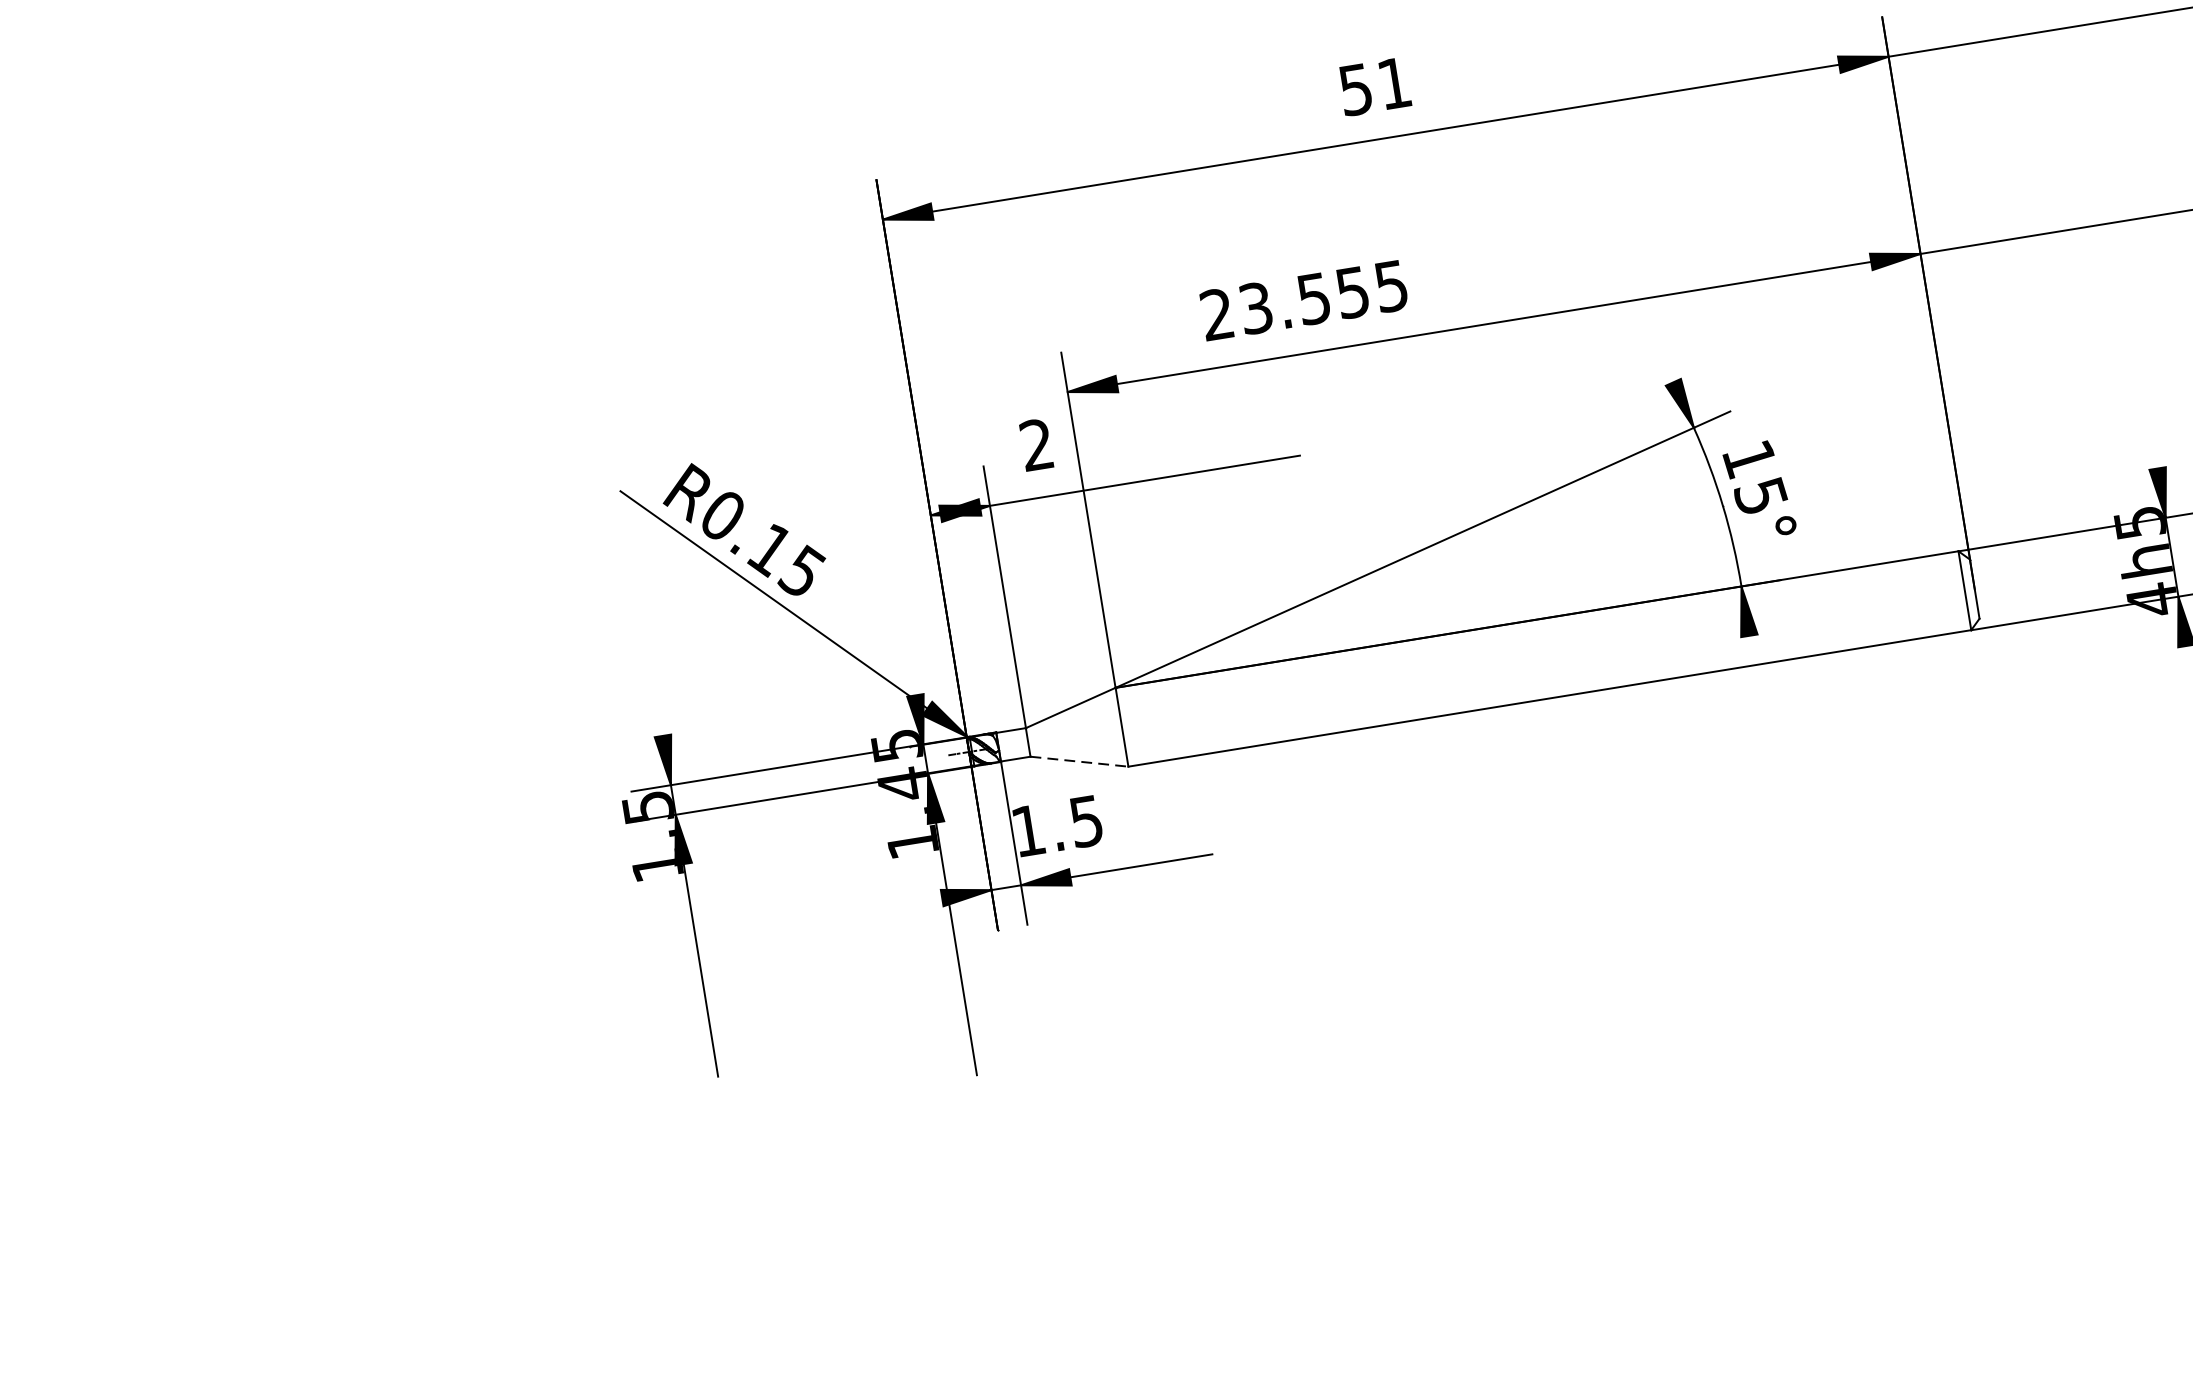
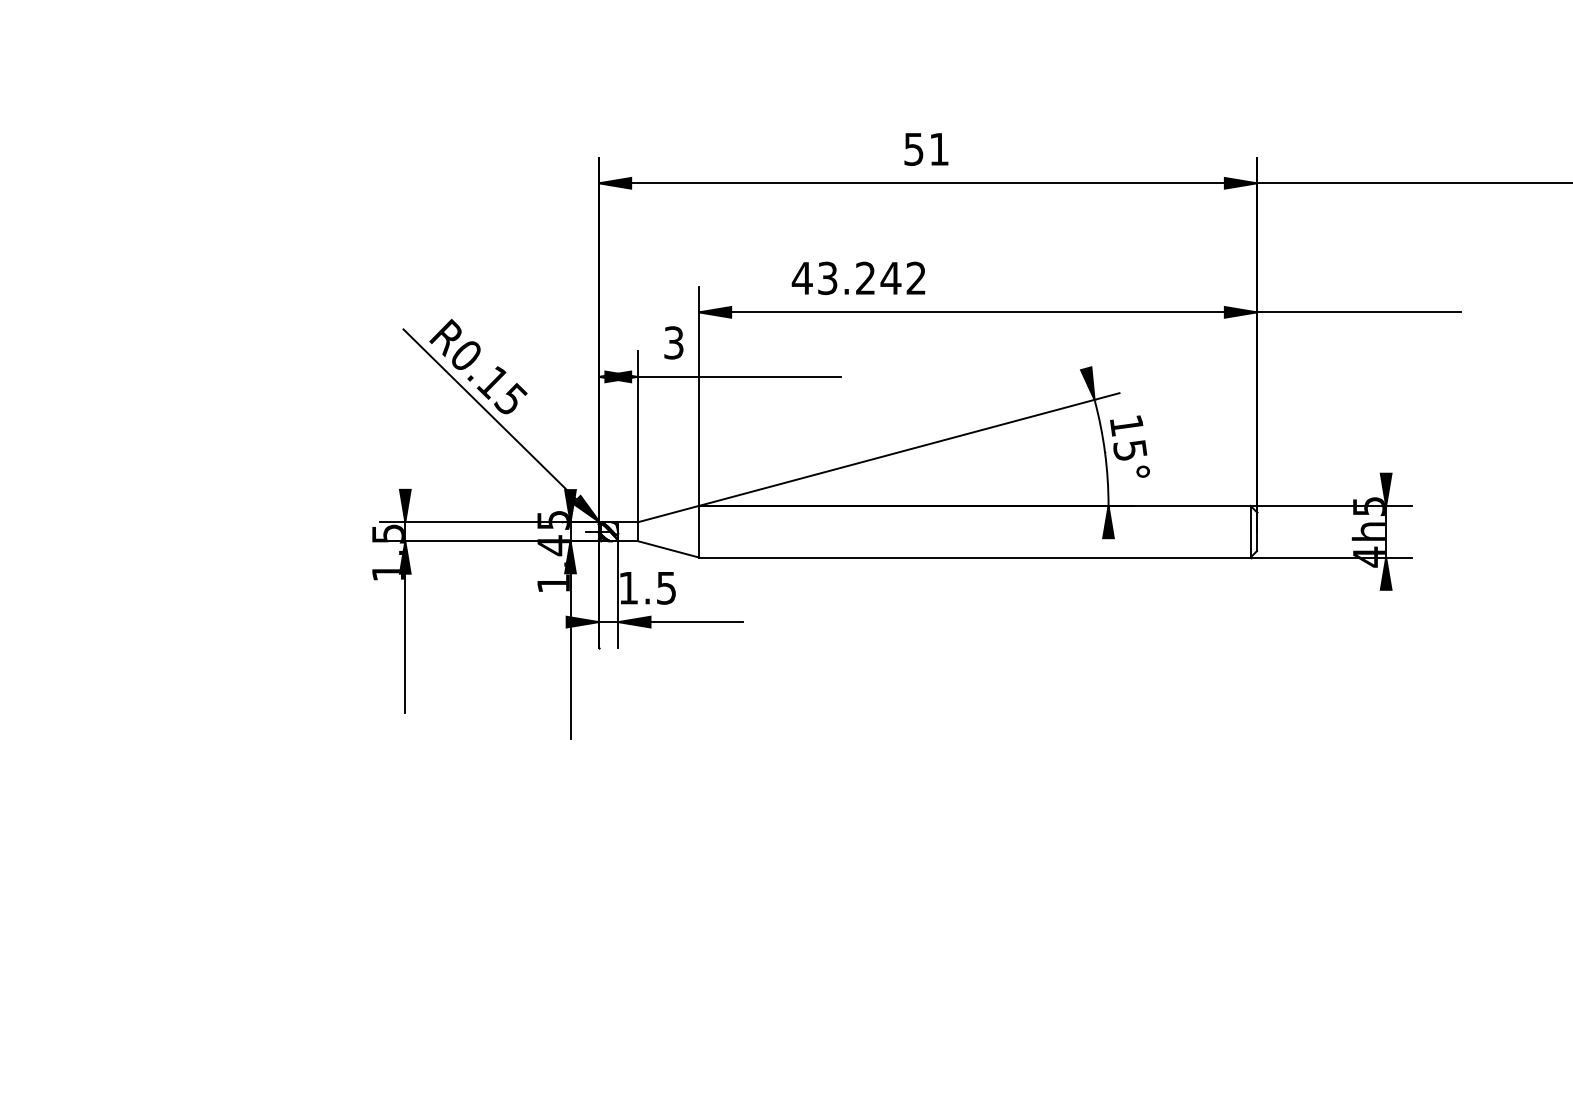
text: (1303, 300) -> (858, 278), 23.555 -> 43.242
text: (1036, 444) -> (673, 342), 2 -> 3
line: (1079, 761) -> (668, 549), dashed -> solid

